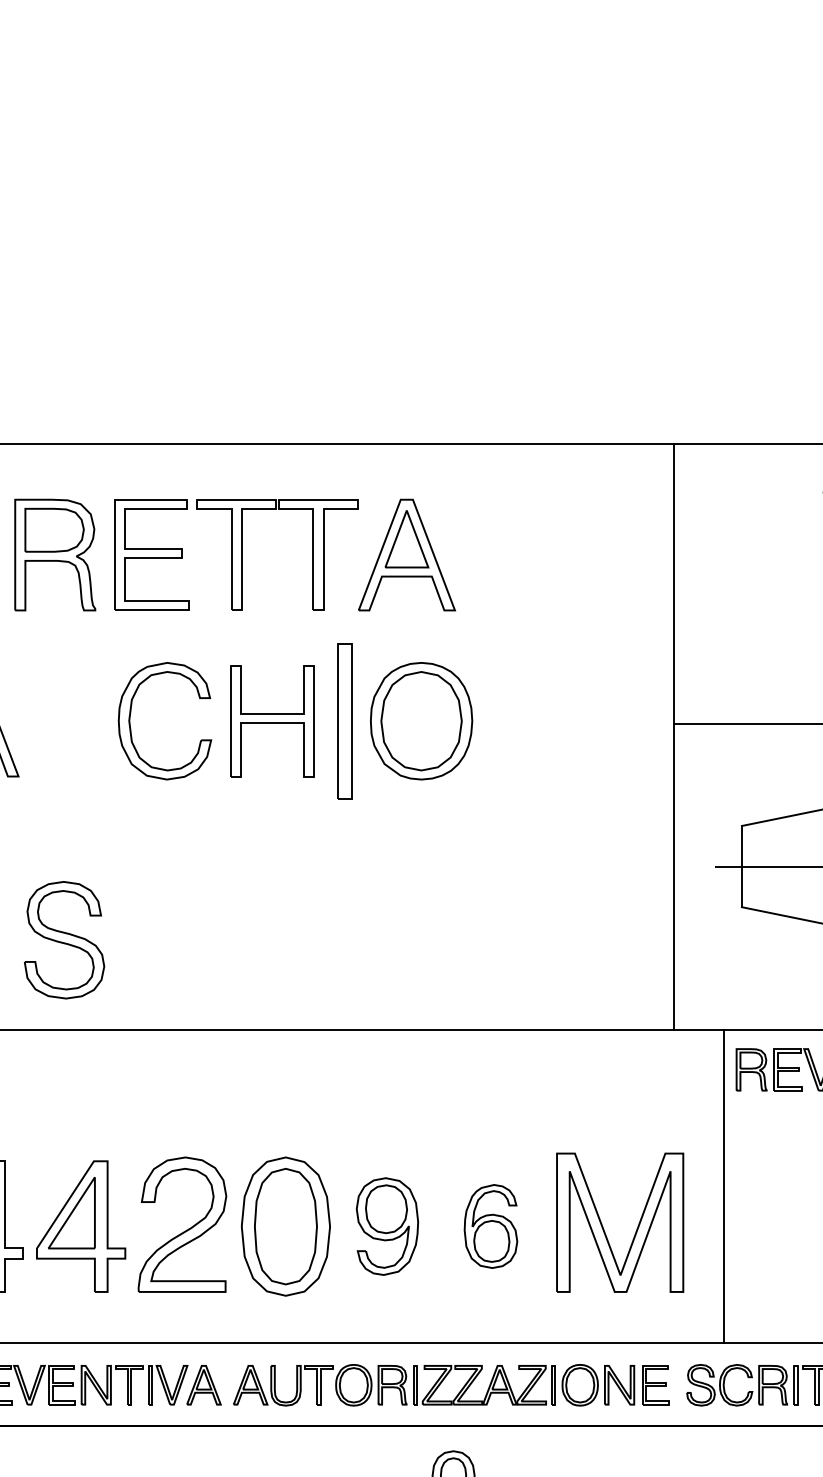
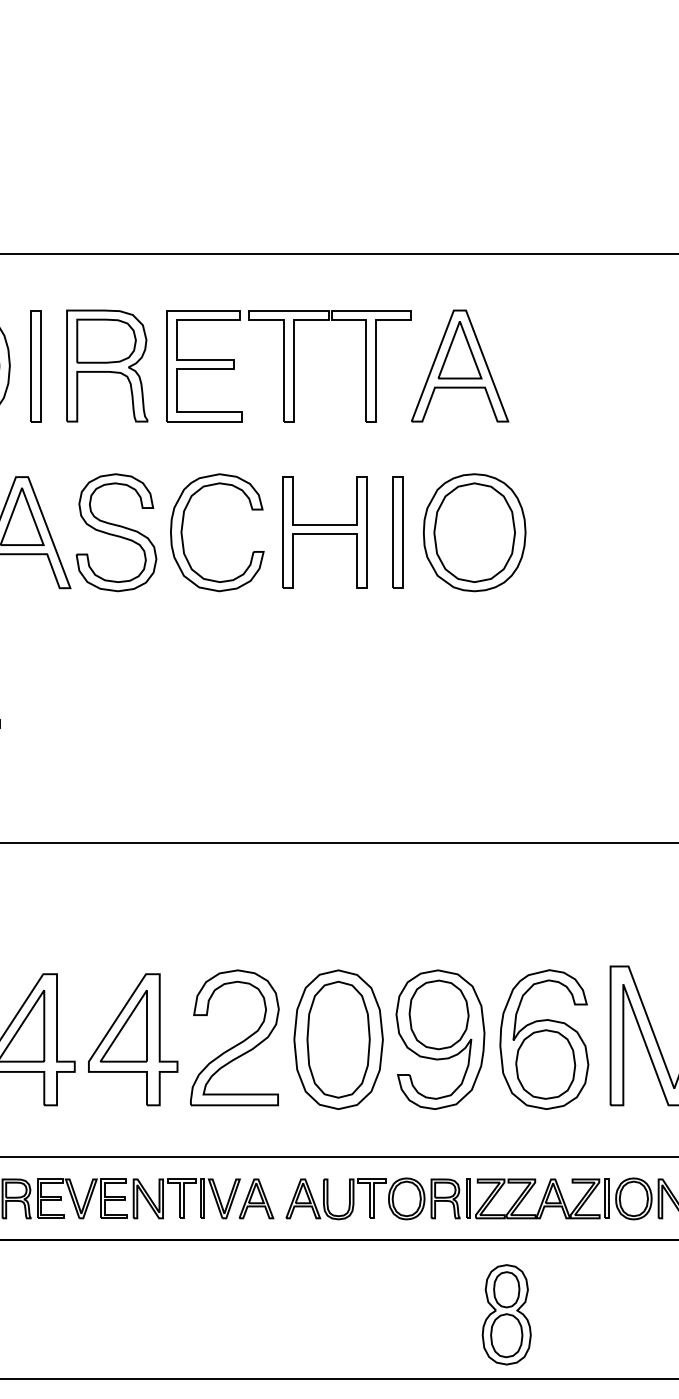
part: (344, 721) -> (397, 533), size x0.71
part: (64, 940) -> (116, 533), moved
part: (387, 1226) -> (440, 1039), size x1.43
part: (490, 1226) -> (543, 1039), size x1.67

